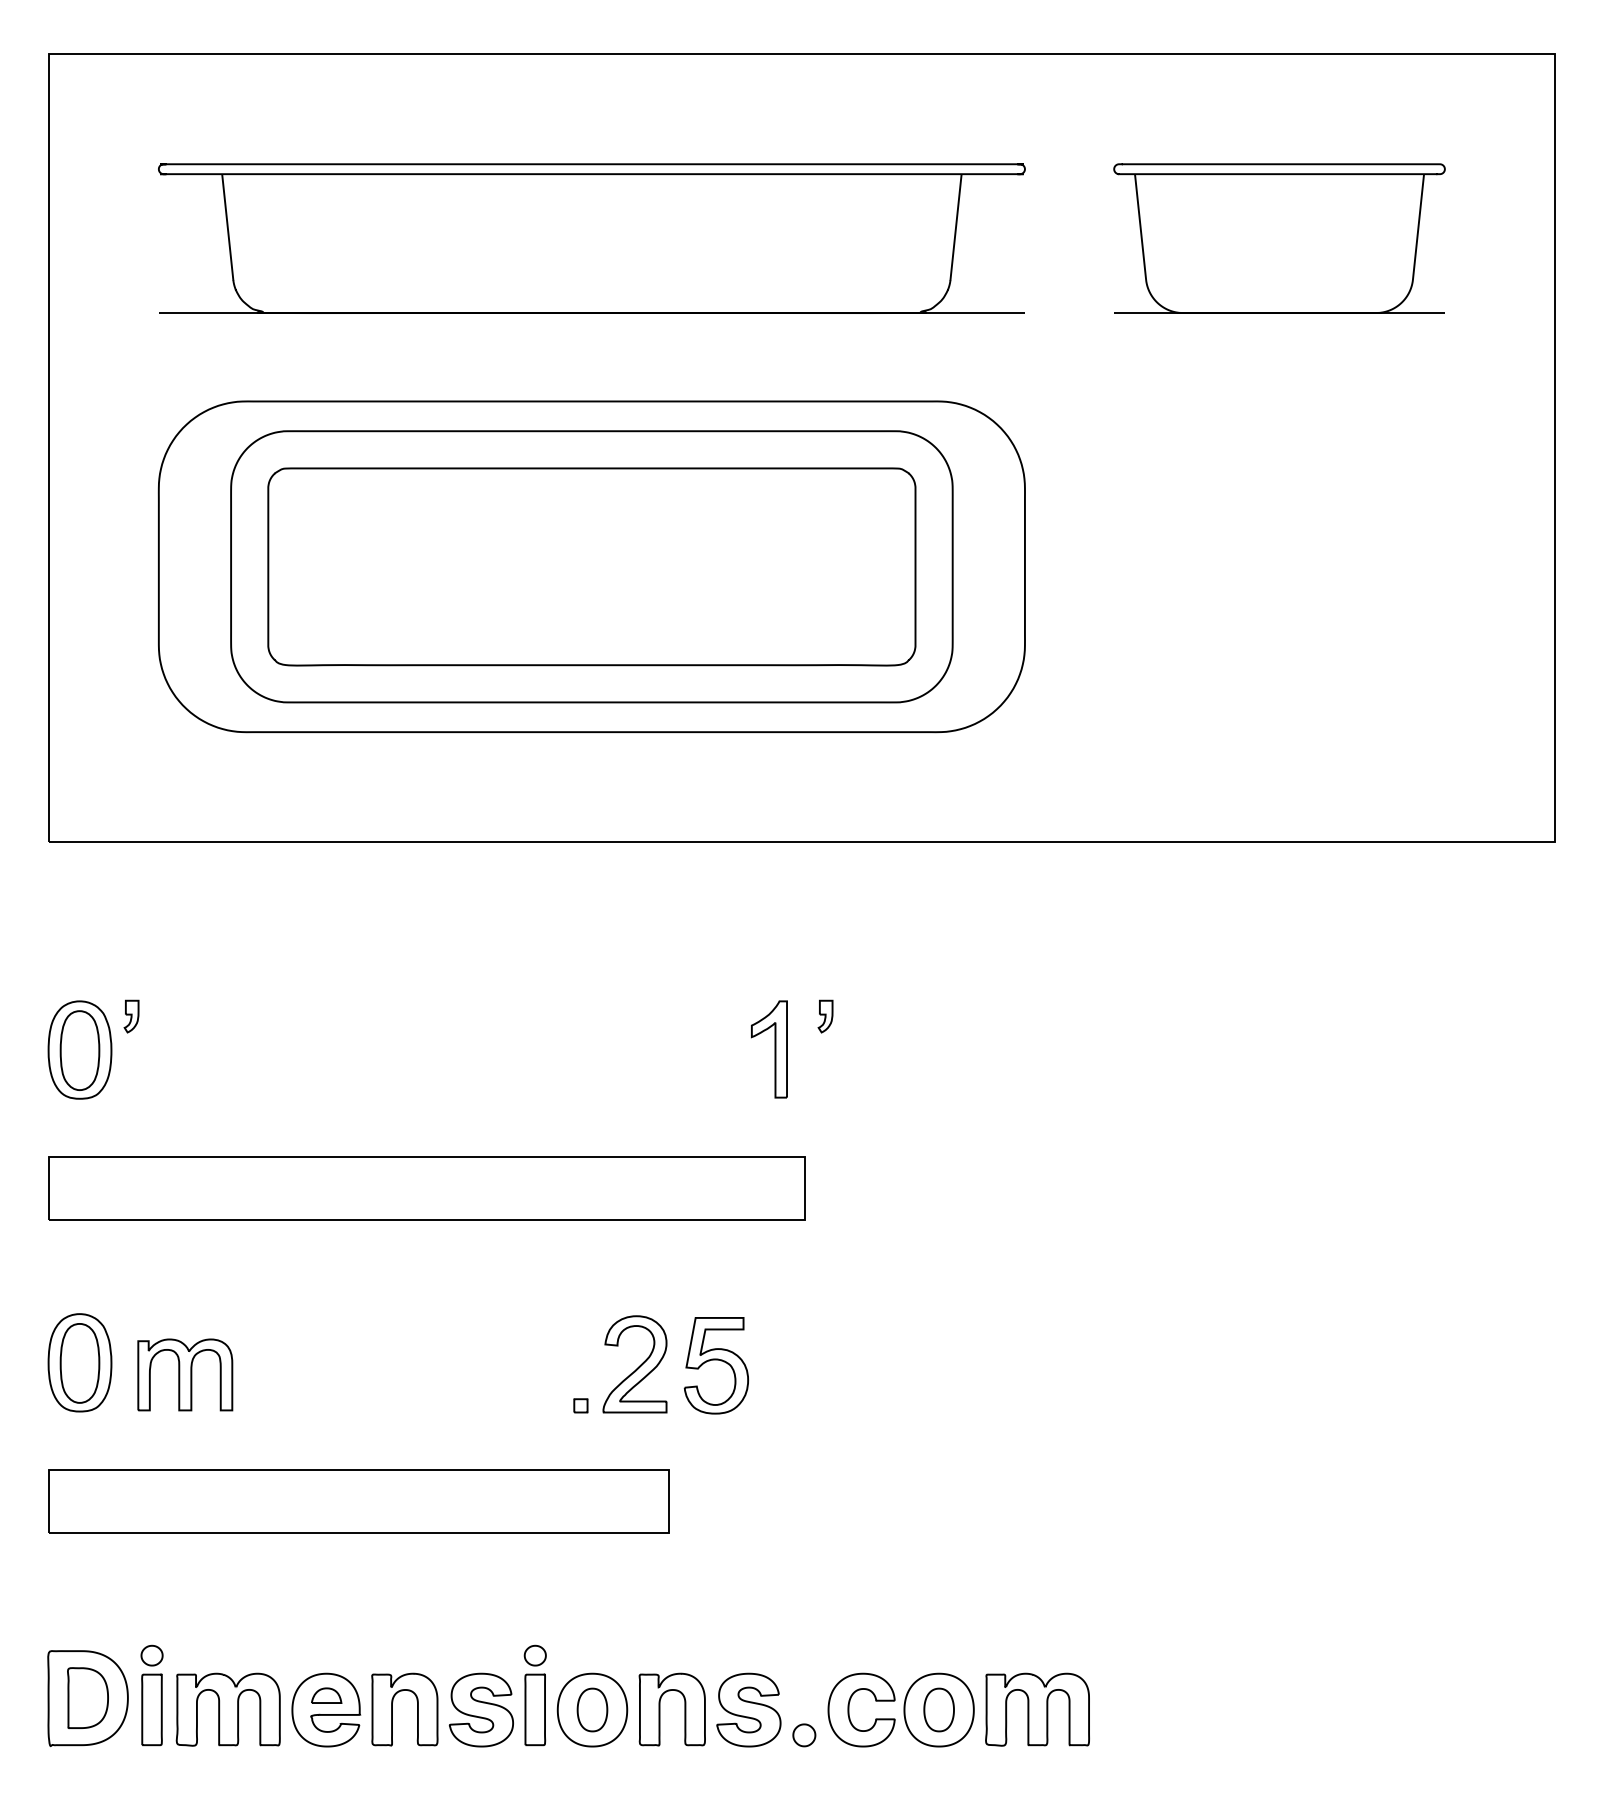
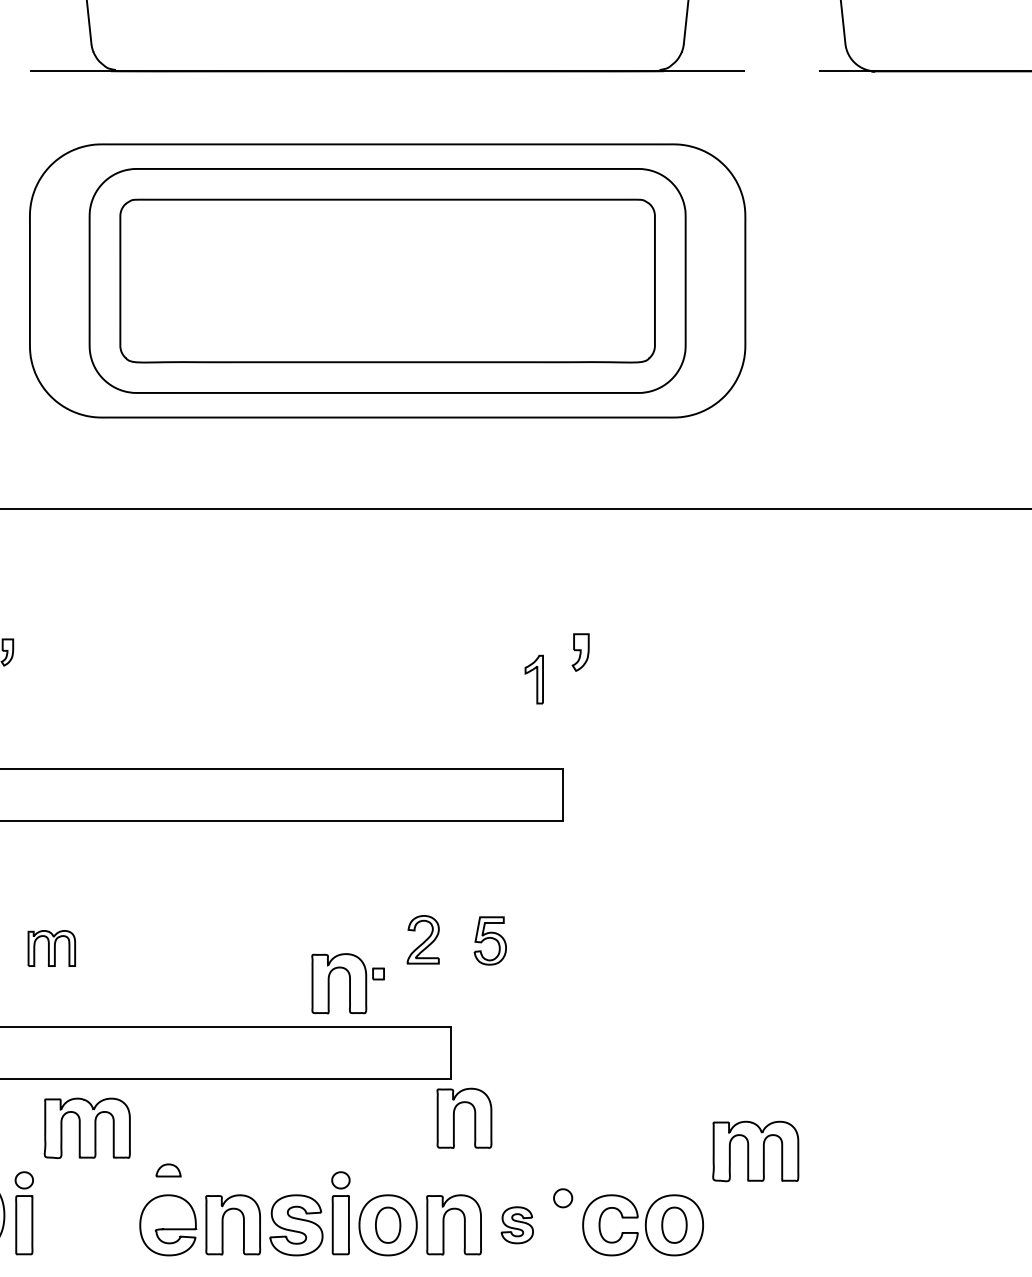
part: (825, 1016) -> (580, 652), size x1.4
part: (769, 1049) -> (534, 679), size x0.6
part: (634, 1364) -> (422, 939), size x0.6
part: (715, 1365) -> (489, 940), size x0.6
part: (185, 1374) -> (51, 948), size x0.6
part: (521, 1417) -> (329, 983), added
part: (672, 1580) -> (454, 1118), added
part: (326, 1695) -> (168, 1170), moved
part: (227, 1709) -> (86, 1128), moved
part: (748, 1709) -> (516, 1224), size x0.6
part: (1037, 1709) -> (755, 1151), moved
part: (804, 1735) -> (563, 1198), moved

